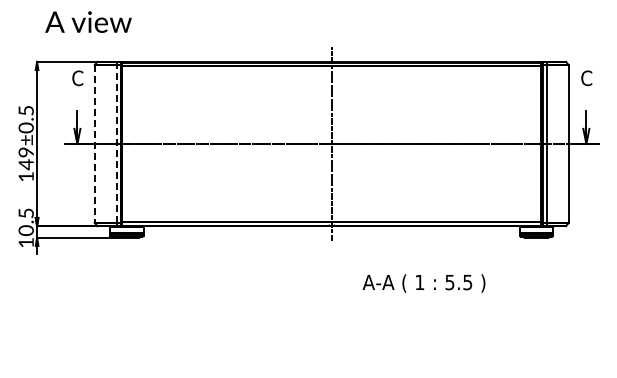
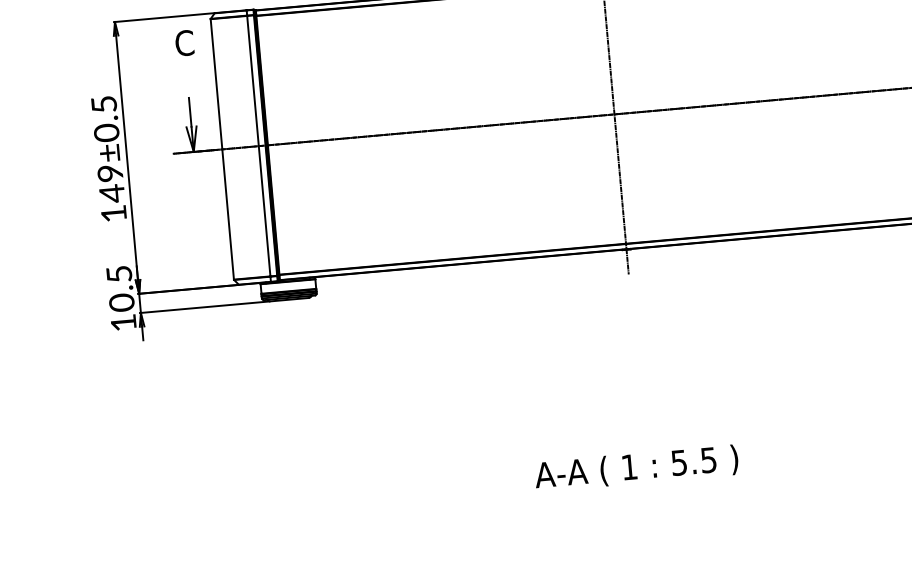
line: (94, 144) -> (222, 150), dashed -> solid
line: (116, 144) -> (258, 146), dashed -> solid
text: (423, 283) -> (635, 468), moved

